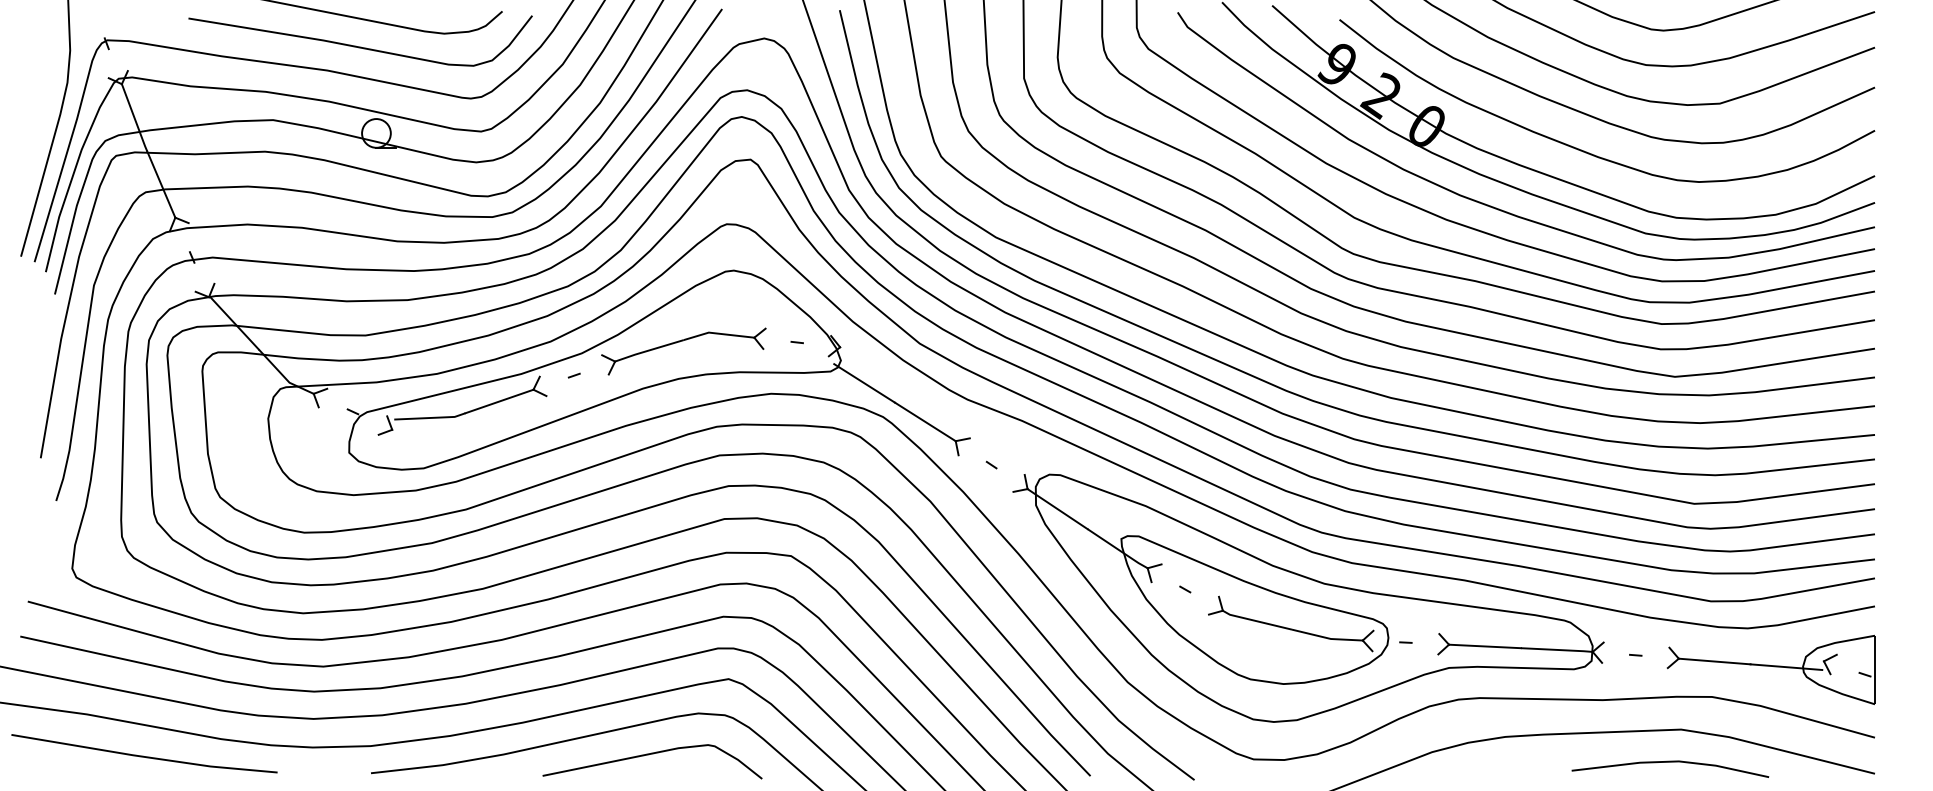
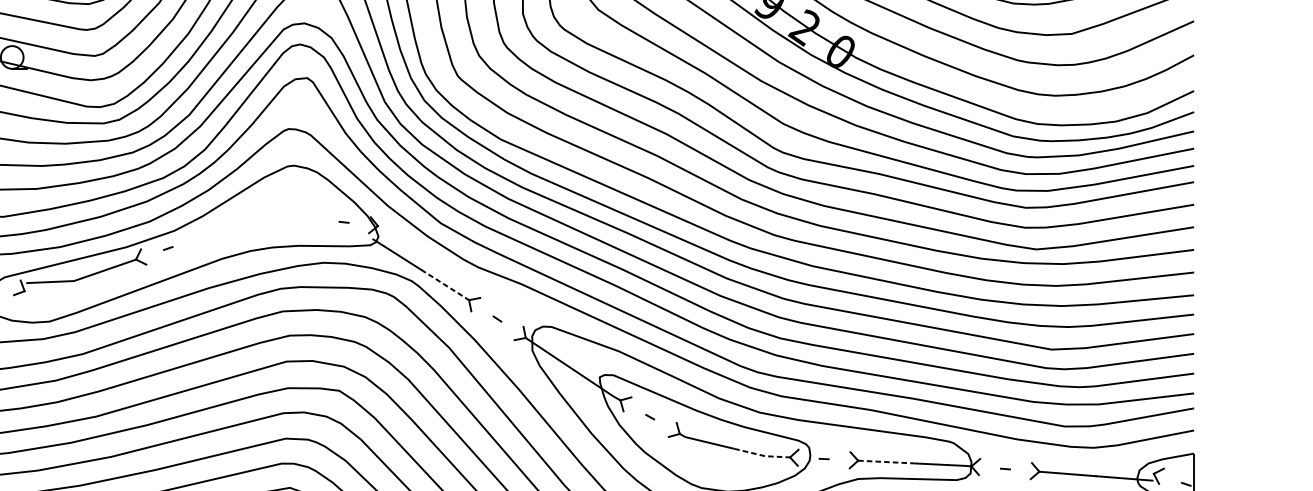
part: (679, 342) -> (251, 222), removed
line: (925, 421) -> (445, 284), solid -> dashed
line: (1327, 638) -> (762, 455), solid -> dashed
line: (1484, 646) -> (886, 462), solid -> dashed

